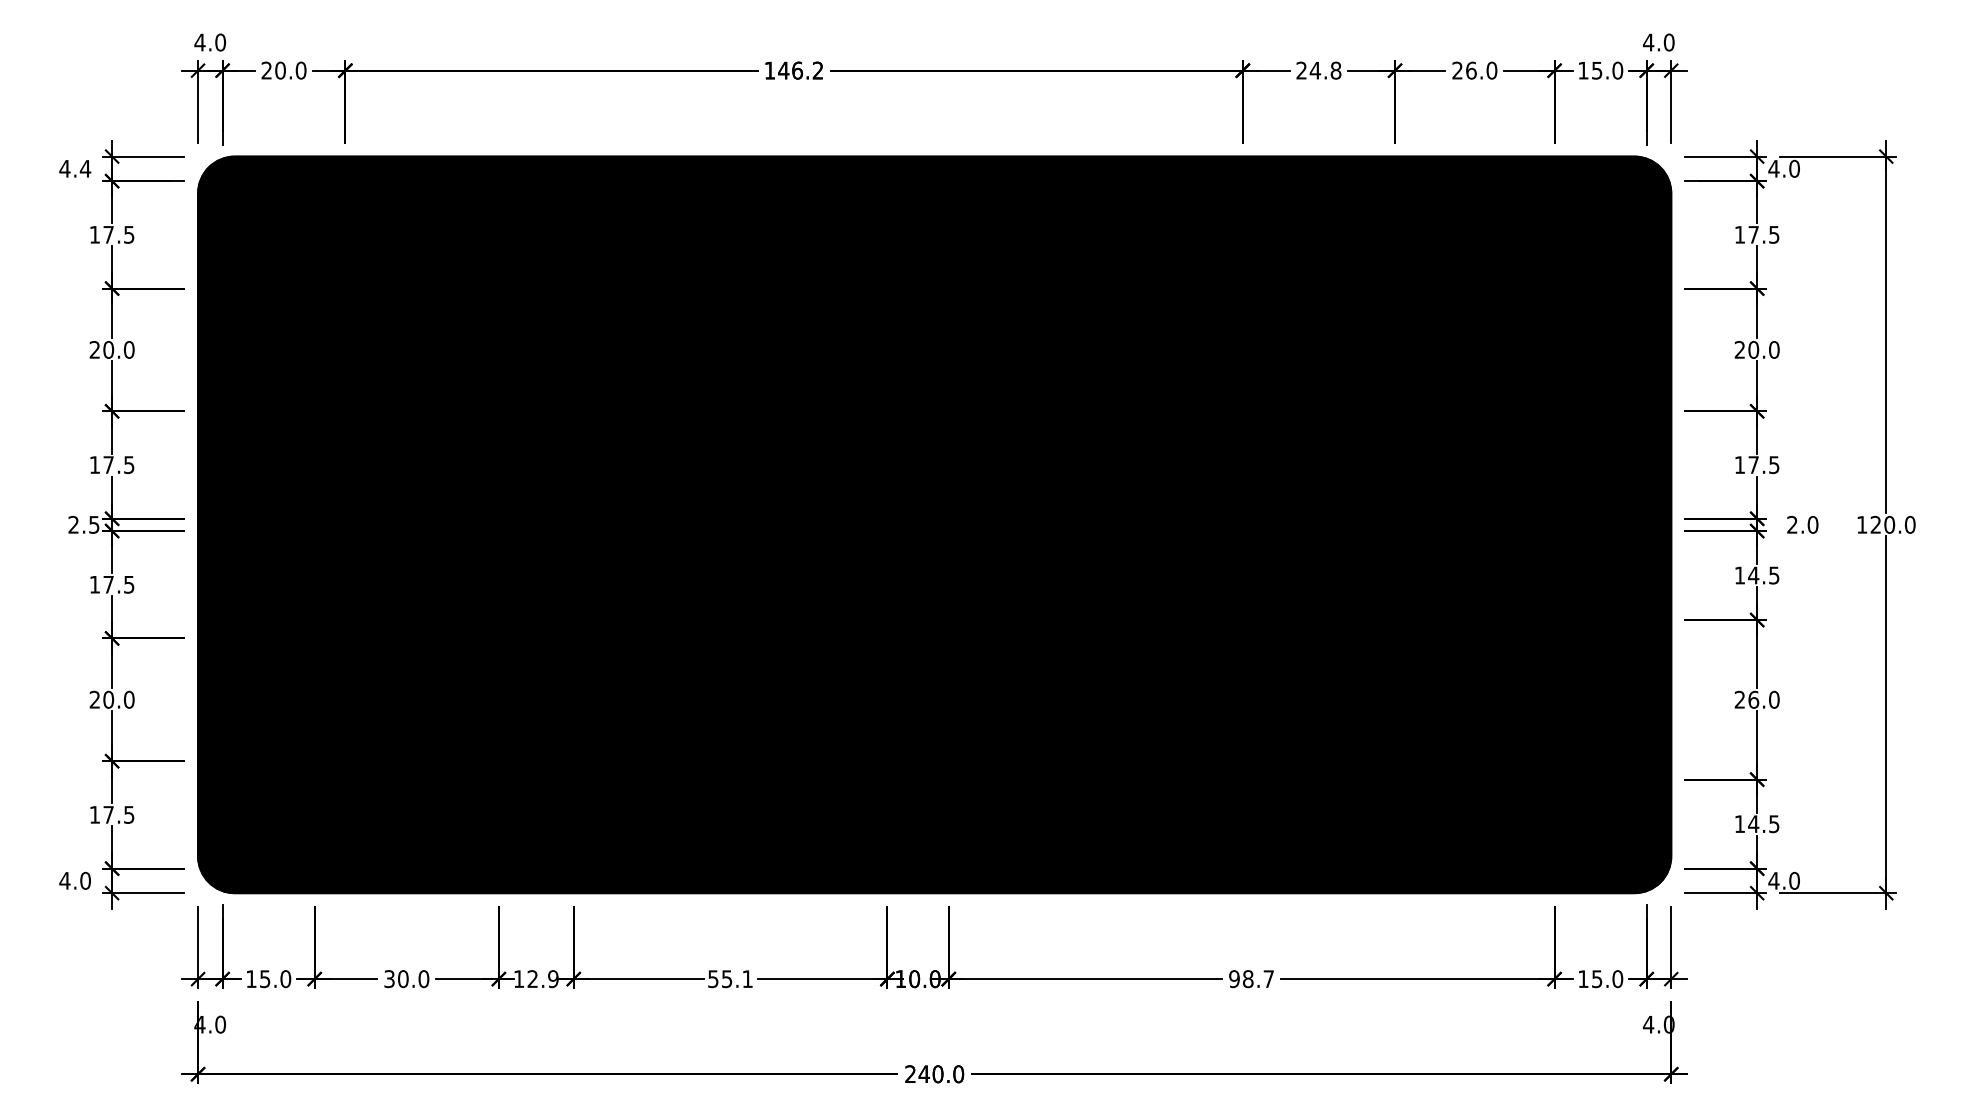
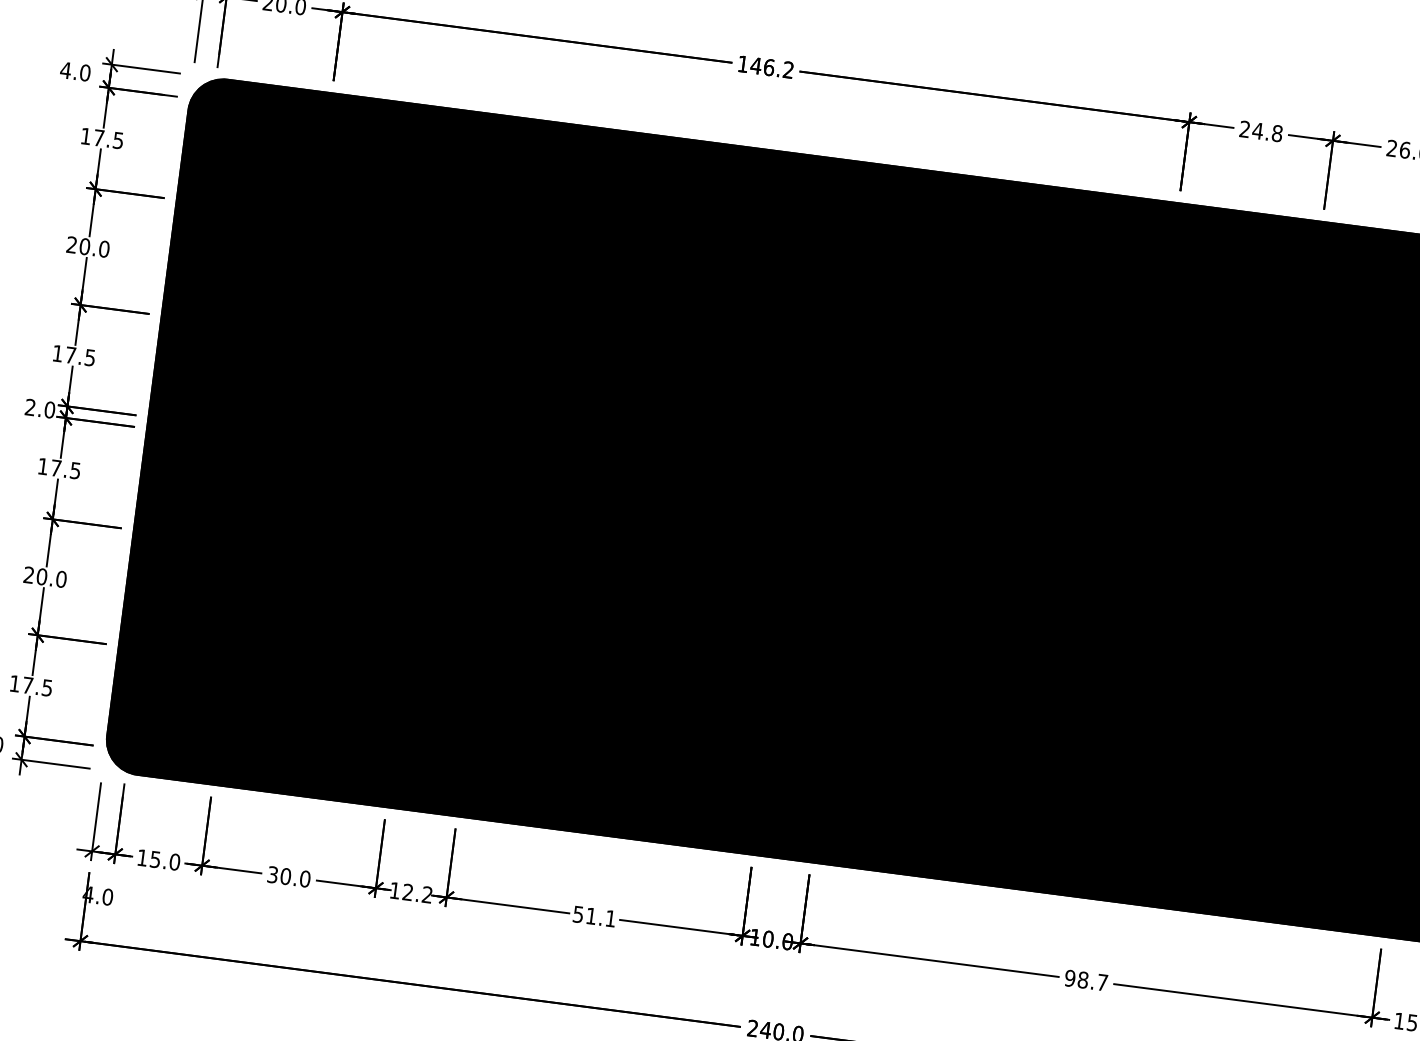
text: (85, 168) -> (85, 72), 4.4 -> 4.0
text: (94, 524) -> (50, 409), 2.5 -> 2.0
text: (553, 979) -> (427, 895), 12.9 -> 12.2
text: (727, 979) -> (591, 916), 55.1 -> 51.1

